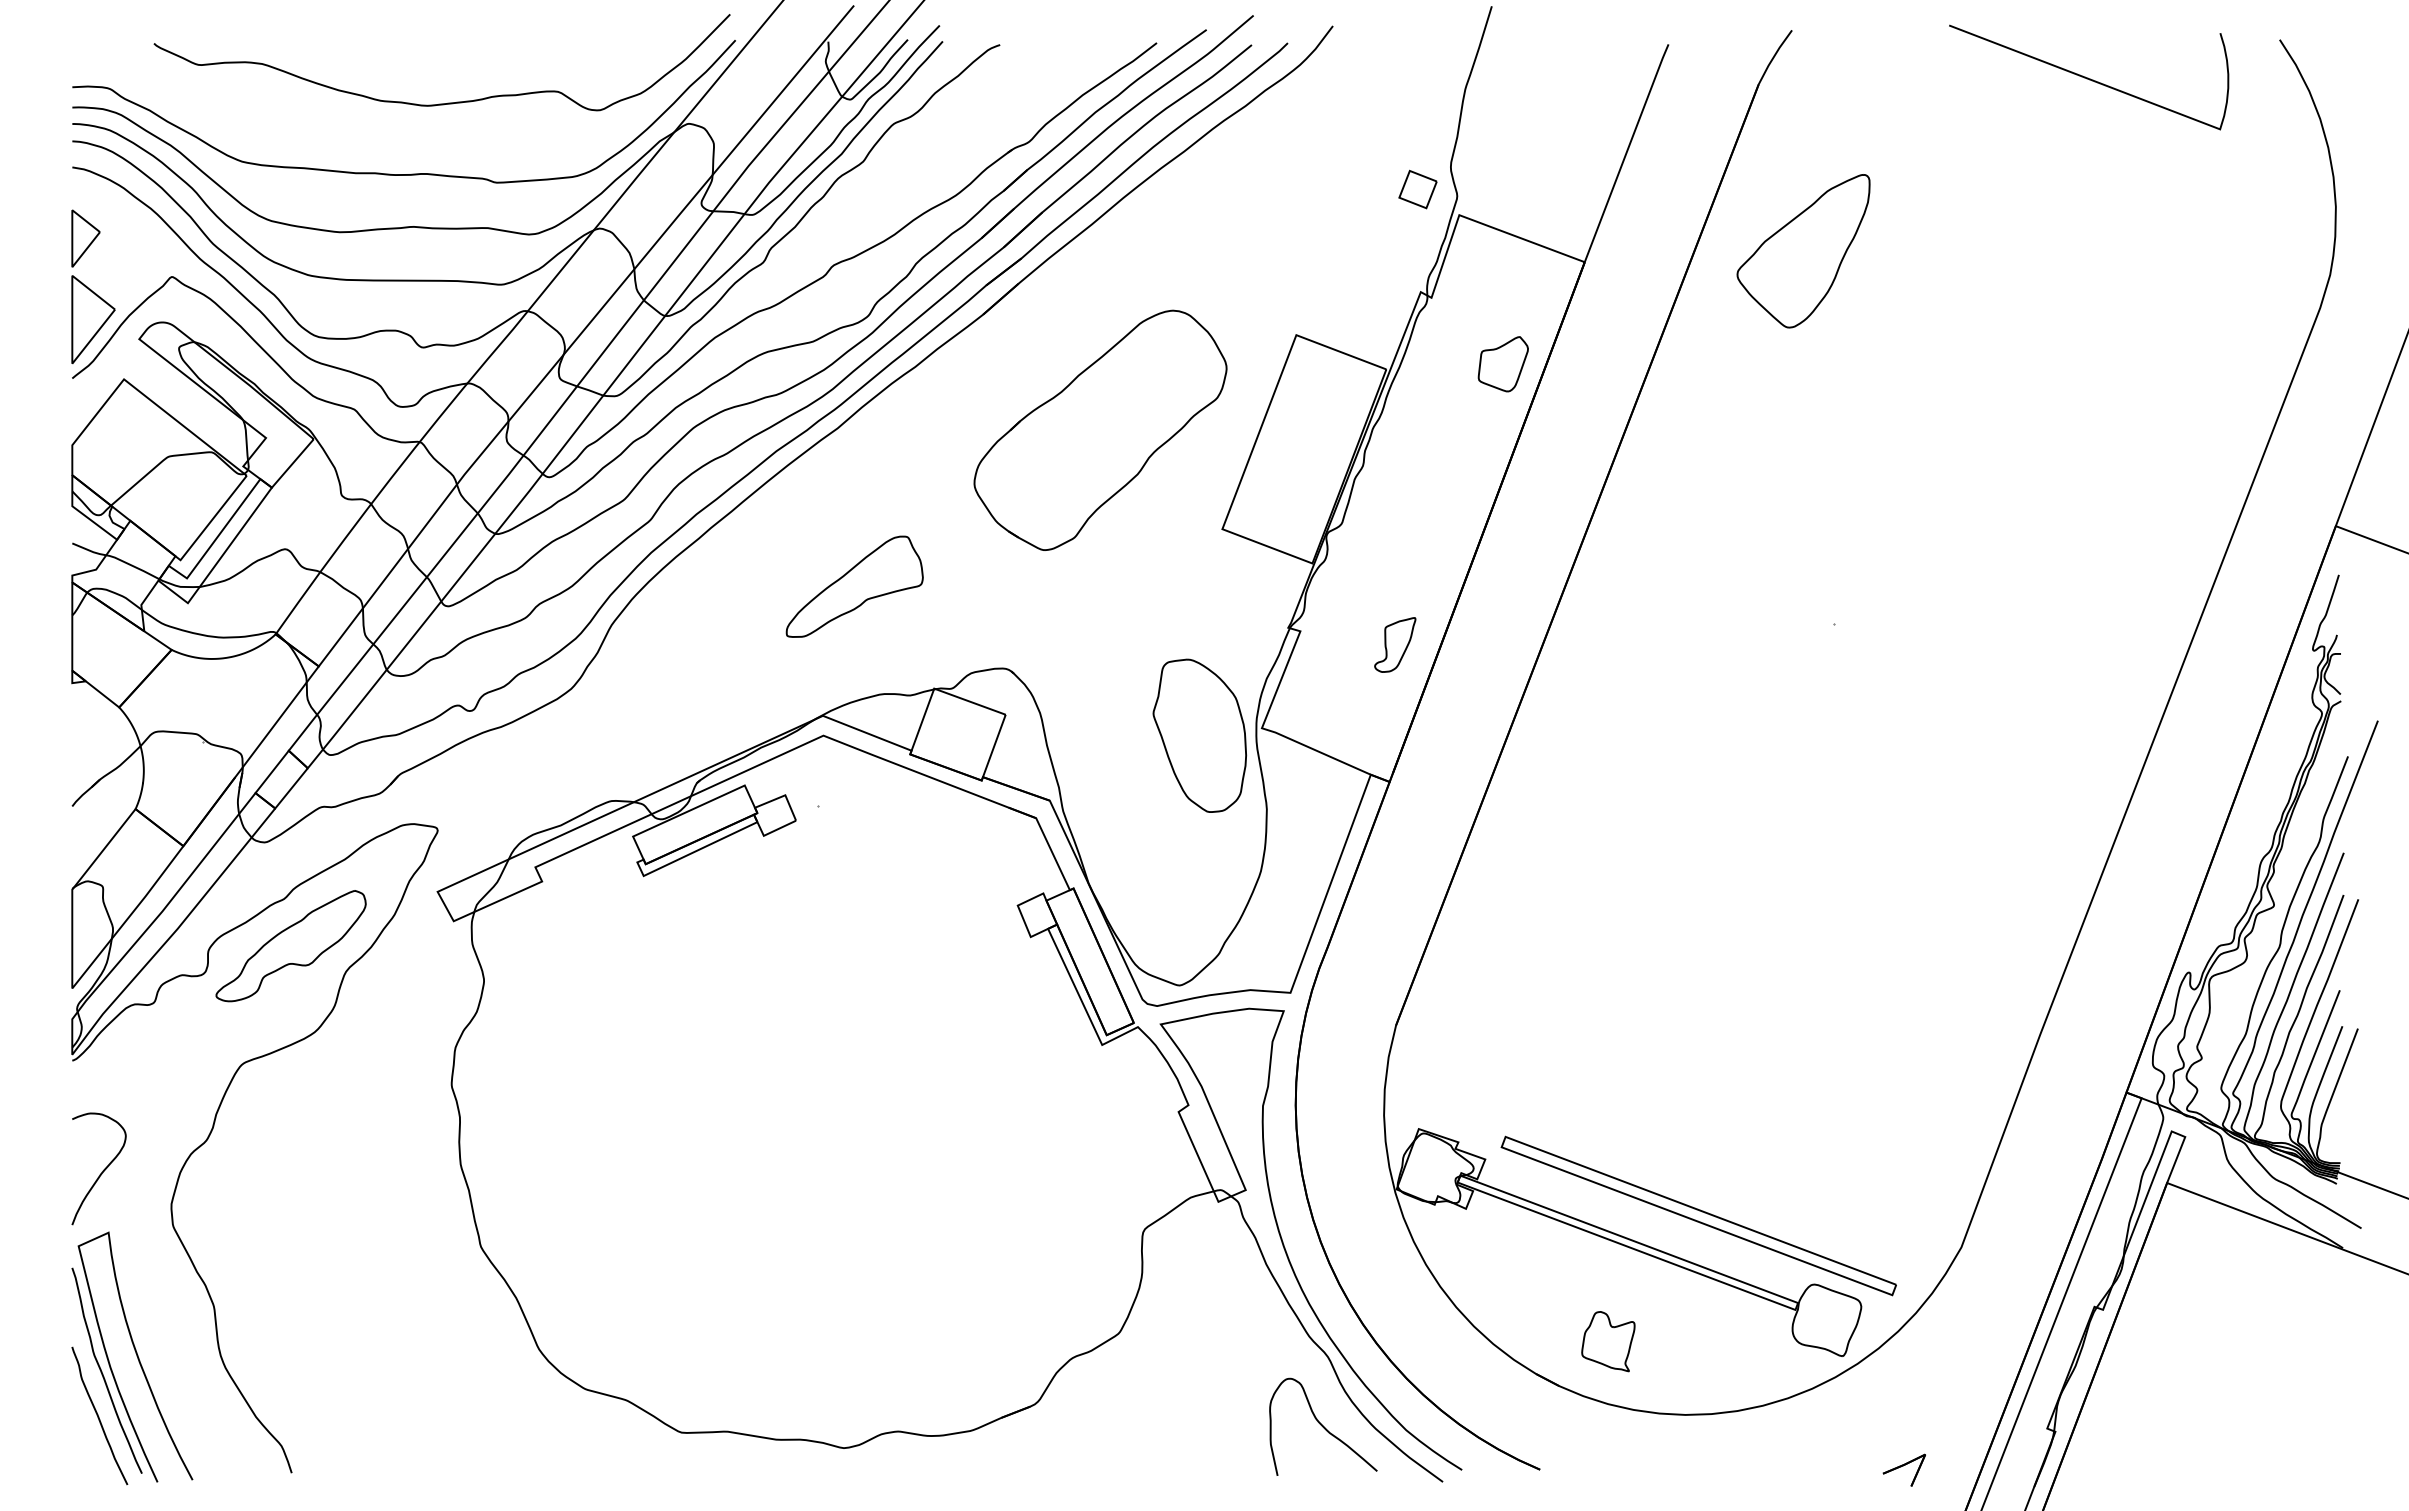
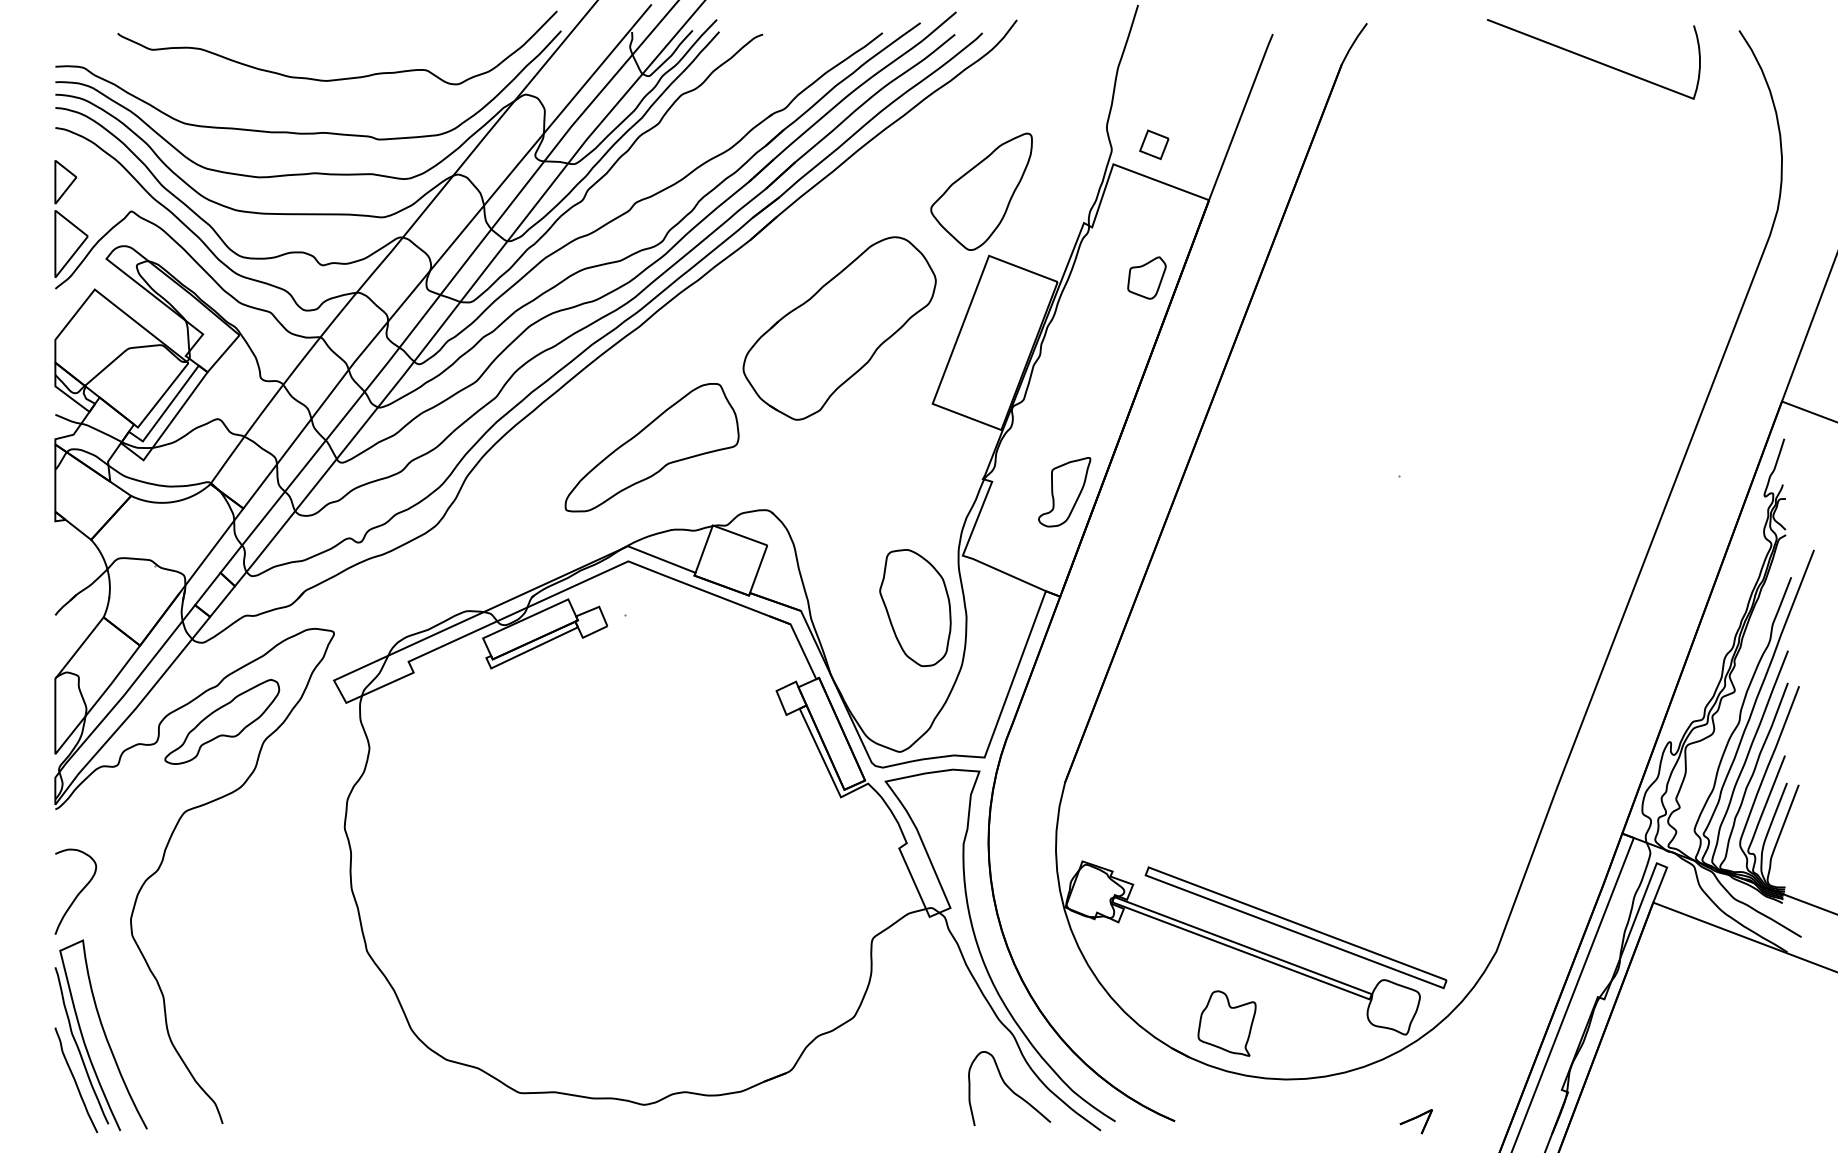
part: (1417, 189) -> (1153, 144), moved
part: (1803, 251) -> (981, 192), moved
part: (854, 586) -> (652, 447), size x1.67
part: (1394, 644) -> (1063, 491), size x1.67
part: (1199, 735) -> (915, 607), moved
part: (1608, 1341) -> (1227, 1023), size x1.43
part: (1903, 1469) -> (1415, 1121), moved

